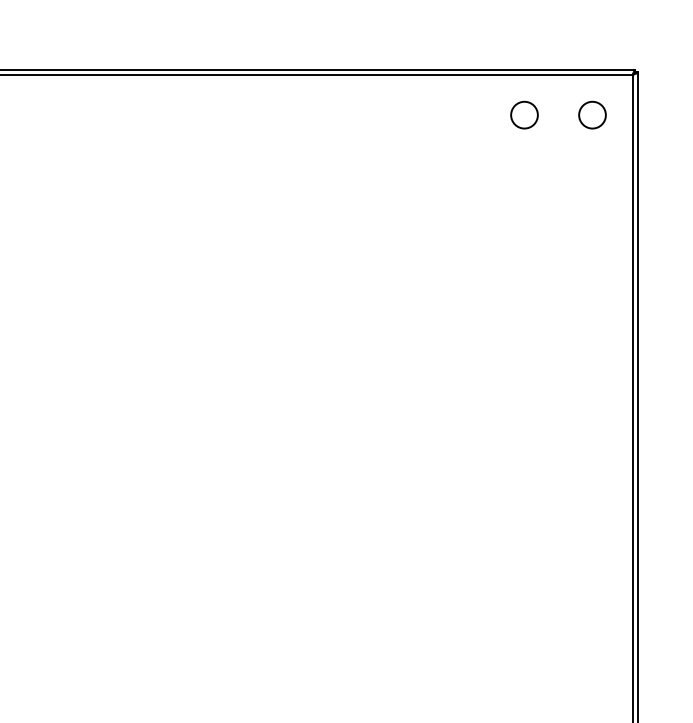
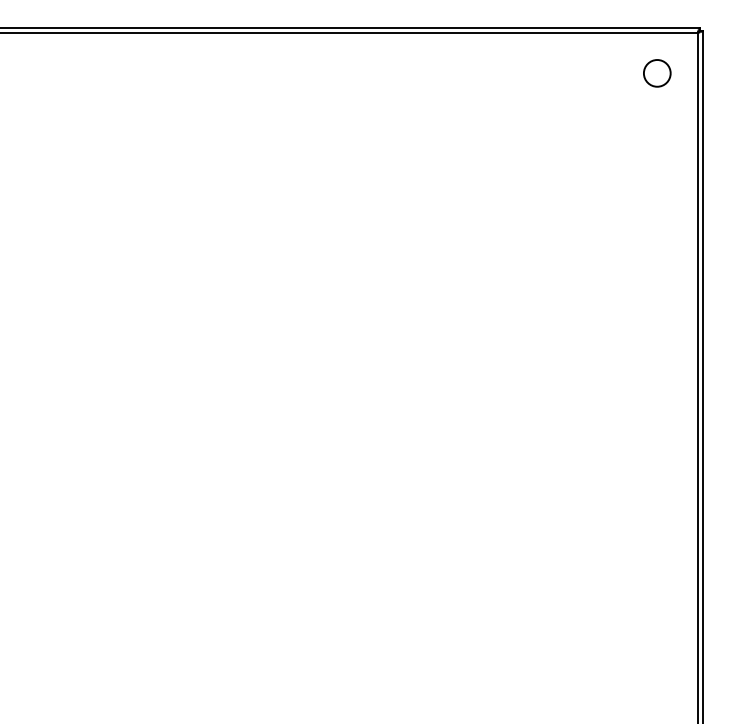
circle: (524, 115) -> (589, 73), removed

